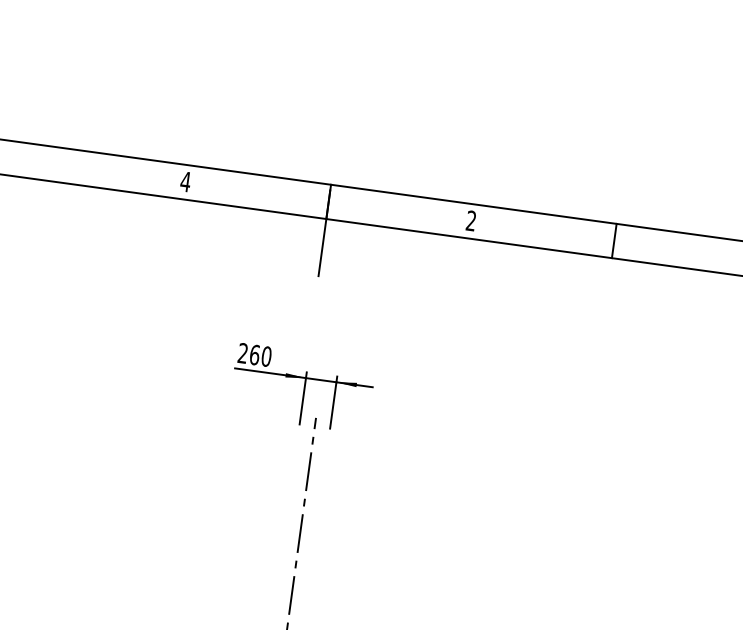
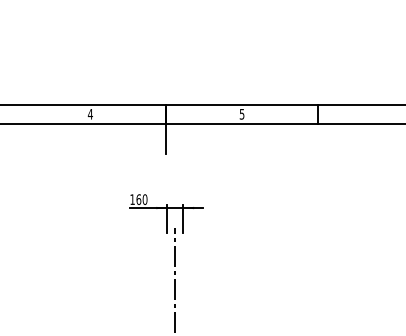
text: (470, 219) -> (241, 113), 2 -> 5
text: (242, 353) -> (132, 199), 260 -> 160

